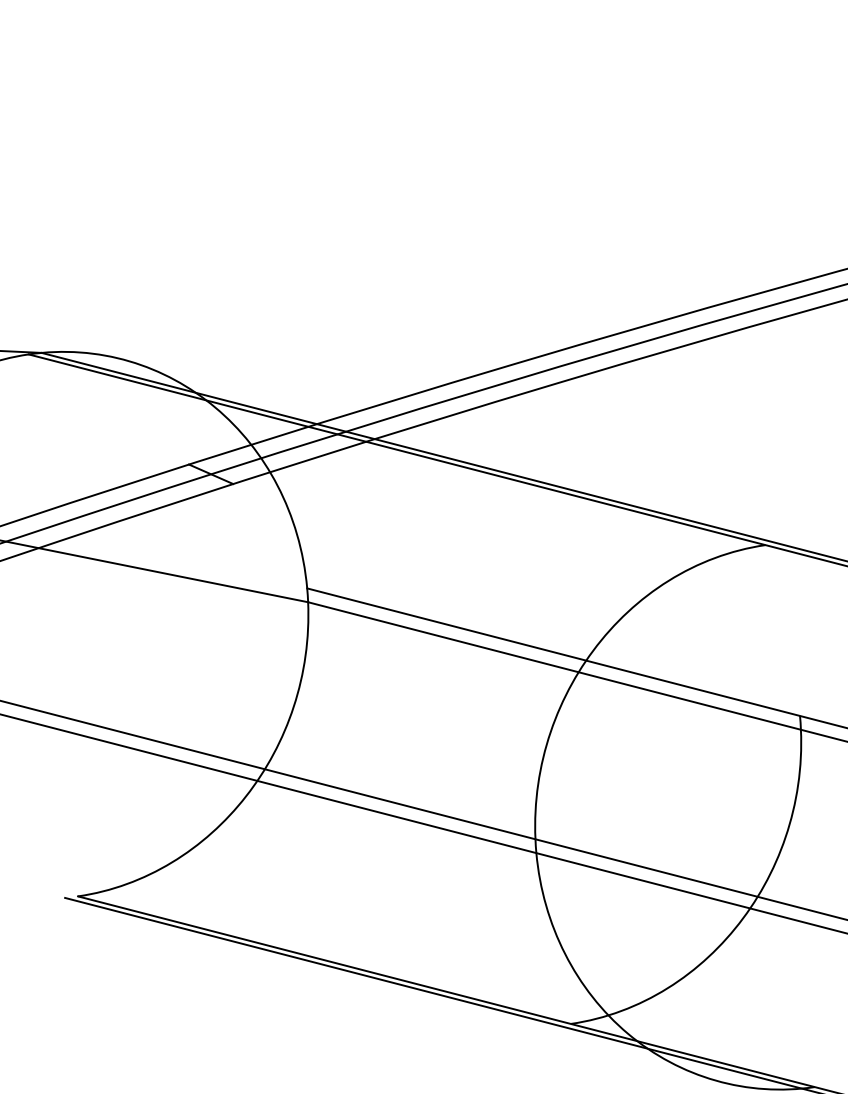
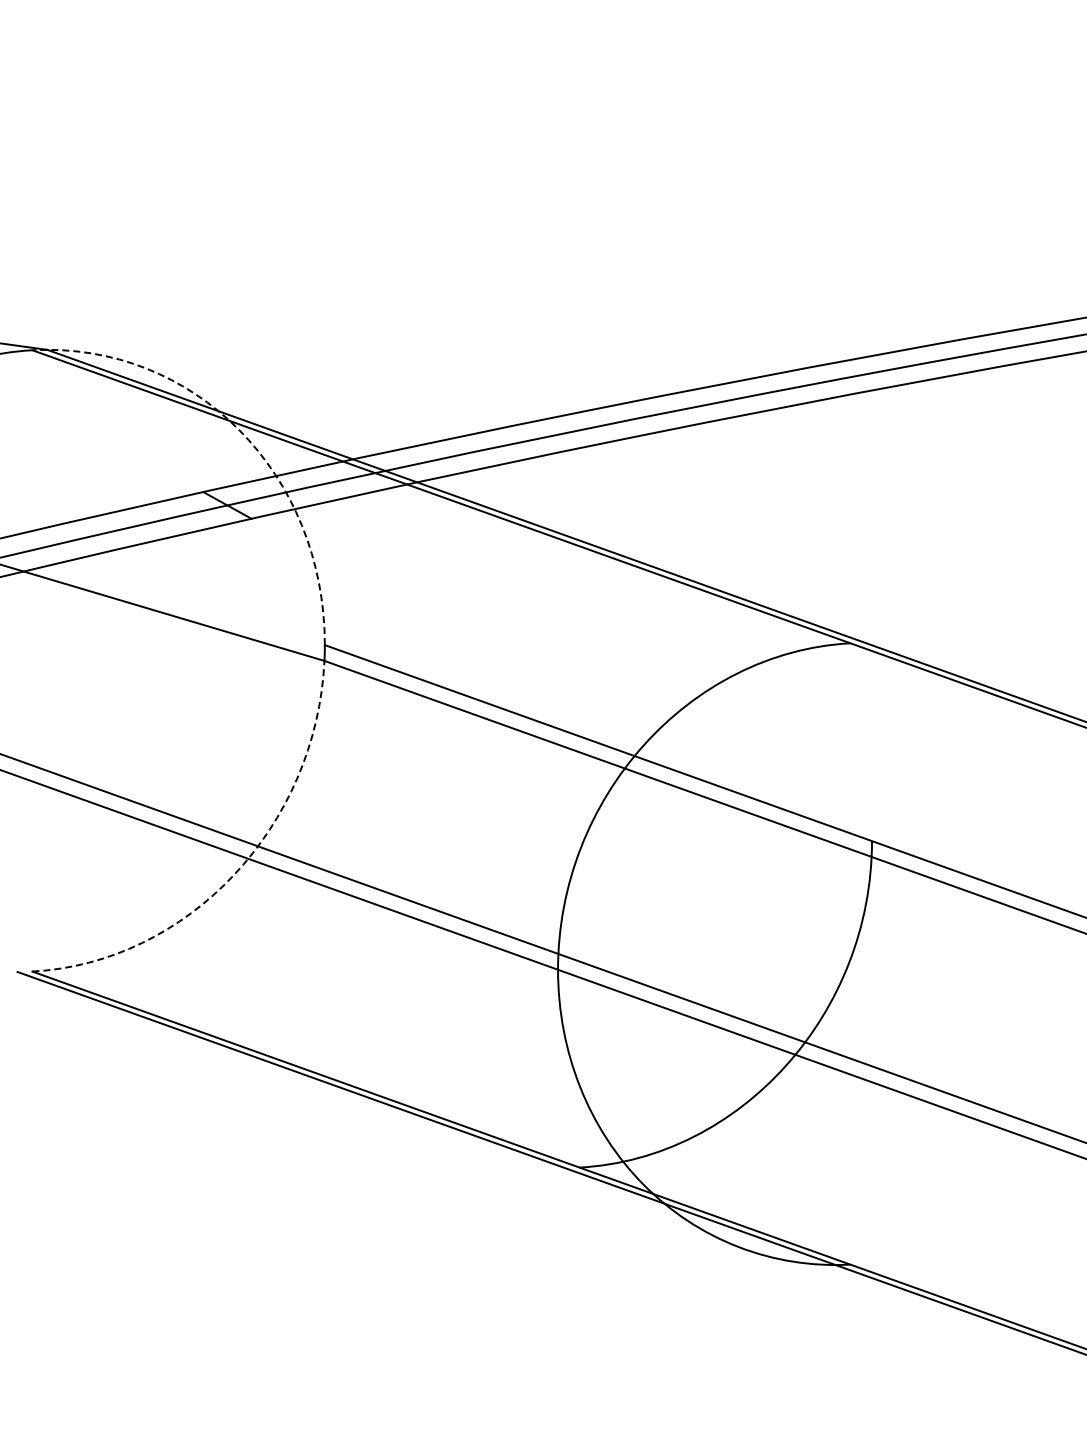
arc: (216, 408) -> (240, 431), solid -> dashed
arc: (247, 794) -> (235, 873), solid -> dashed

